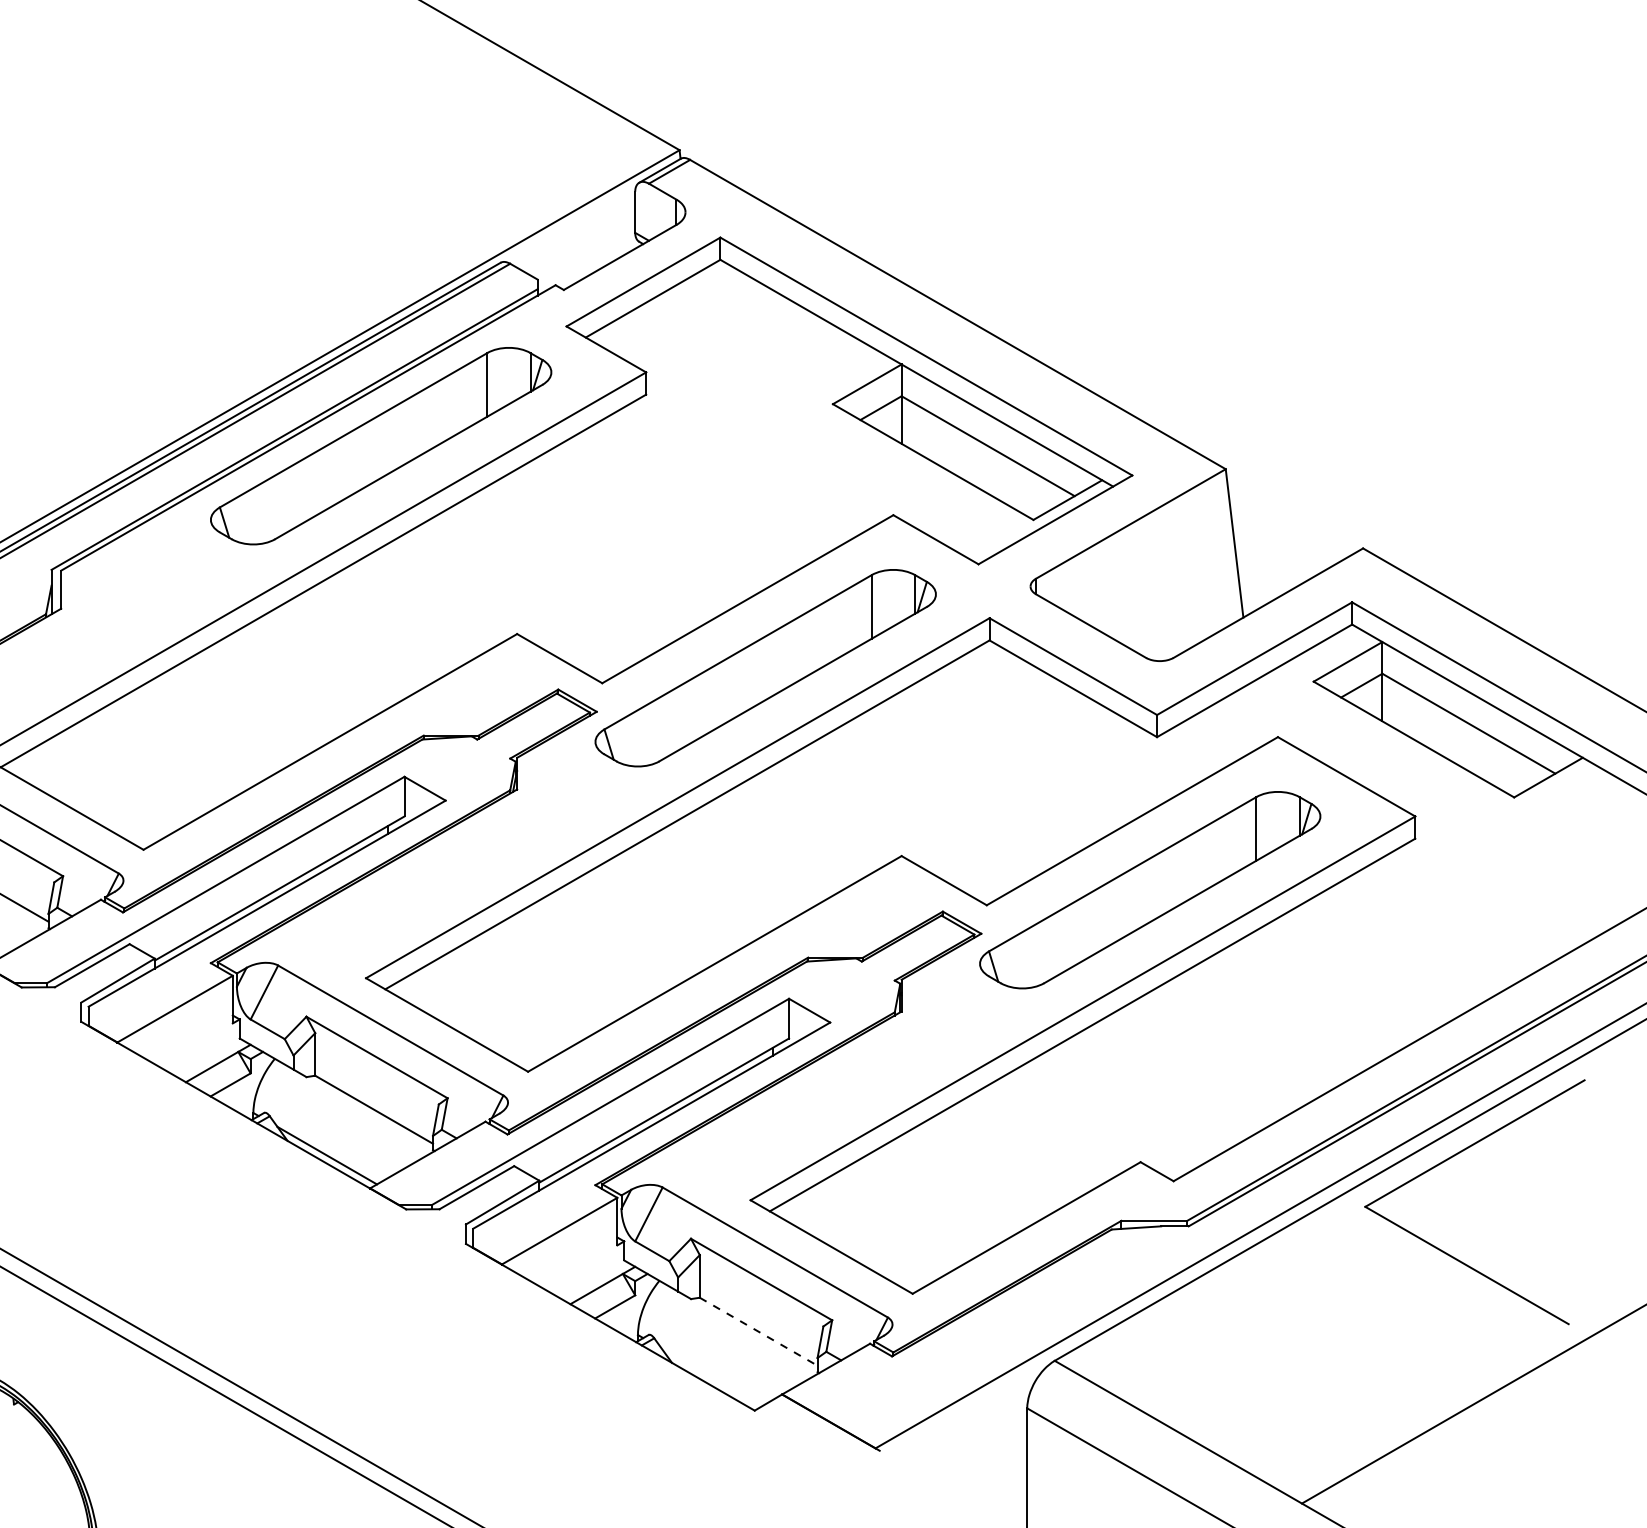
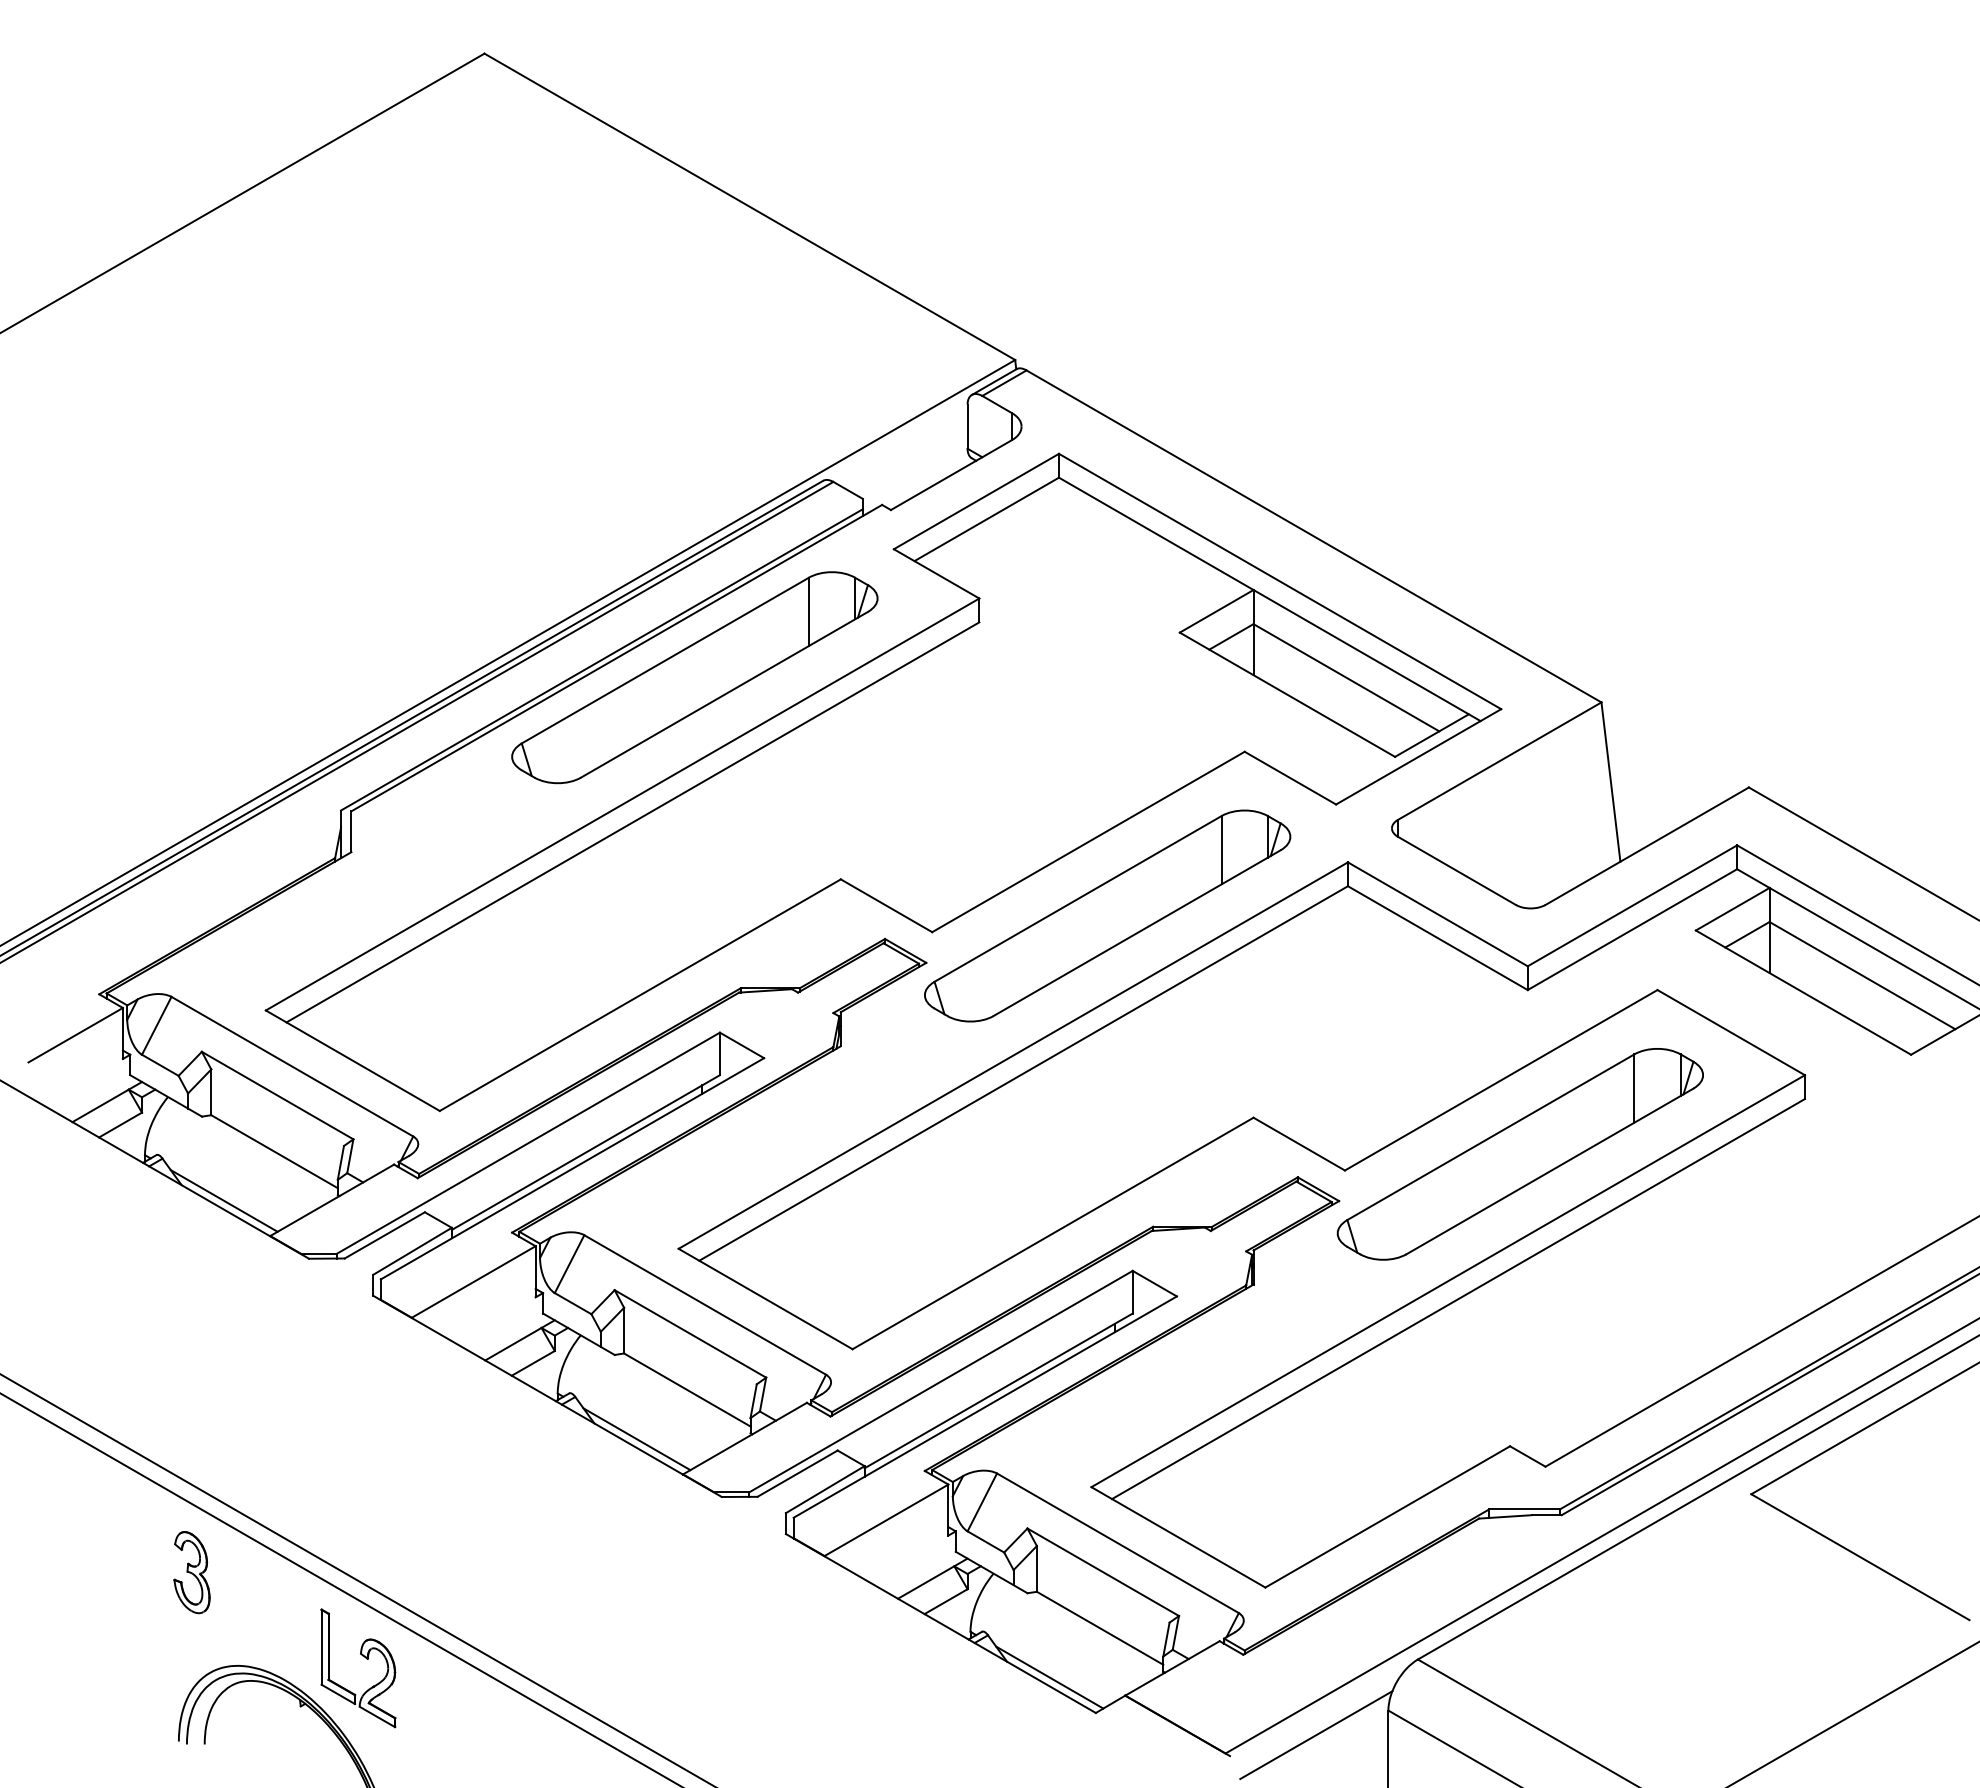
line: (759, 1331) -> (1100, 1628), dashed -> solid
part: (75, 1360) -> (366, 1659), added
line: (711, 1377) -> (1049, 1677), added
line: (960, 1431) -> (1316, 1735), added

